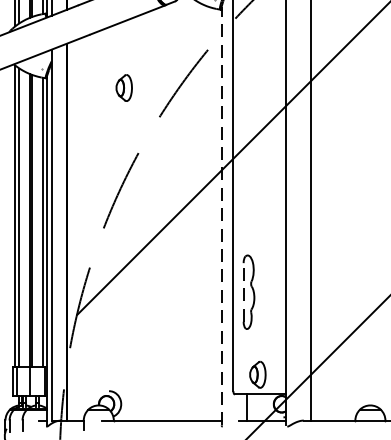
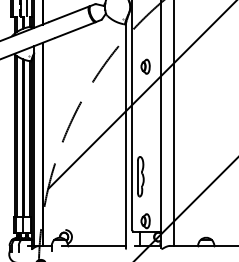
part: (124, 87) -> (145, 66), moved
line: (222, 215) -> (126, 135), dashed -> solid
line: (242, 291) -> (137, 176), dashed -> solid

